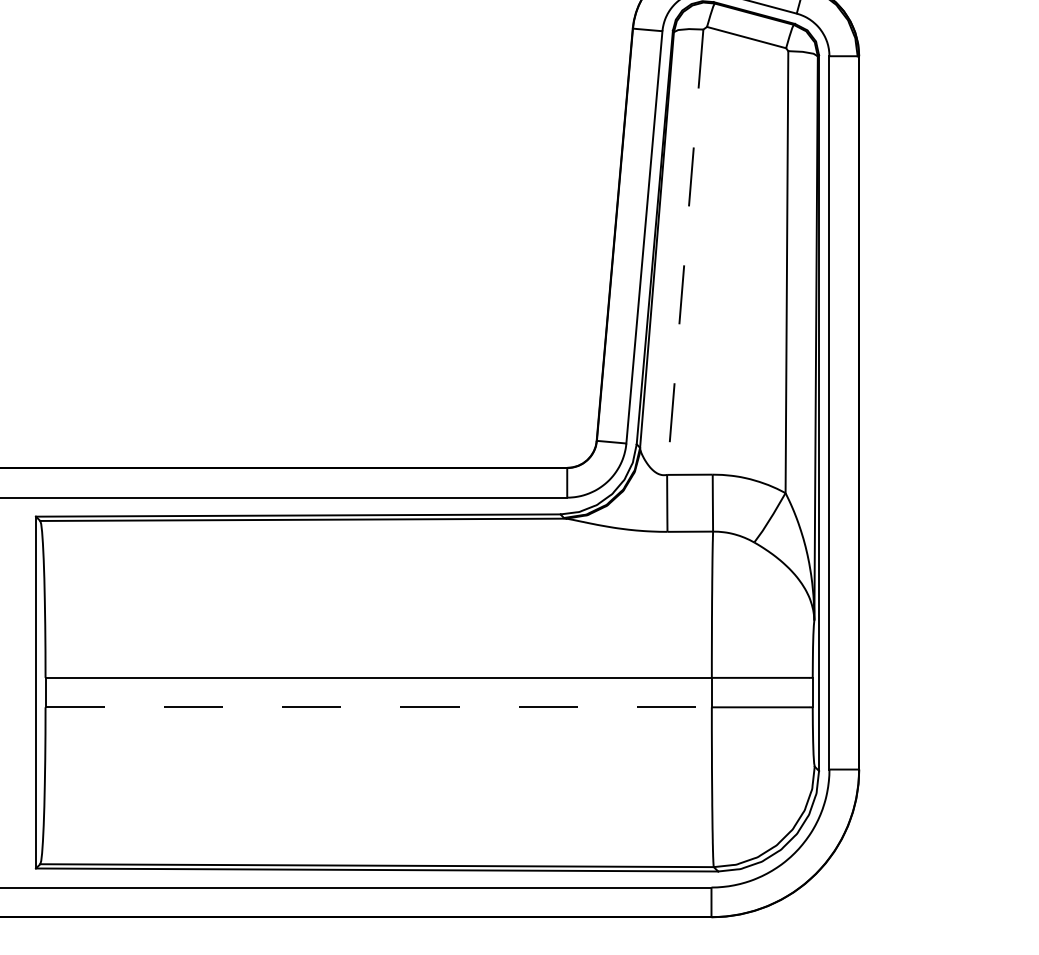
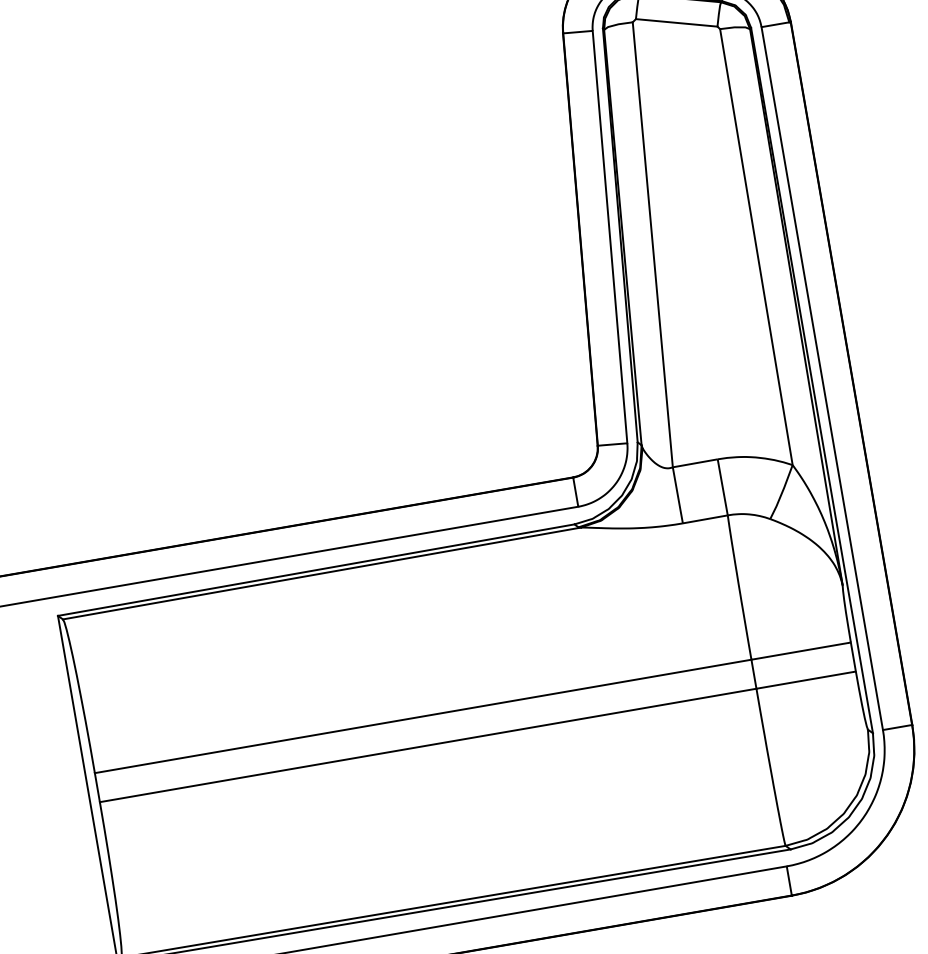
line: (685, 252) -> (653, 245), dashed -> solid
line: (379, 707) -> (428, 745), dashed -> solid

